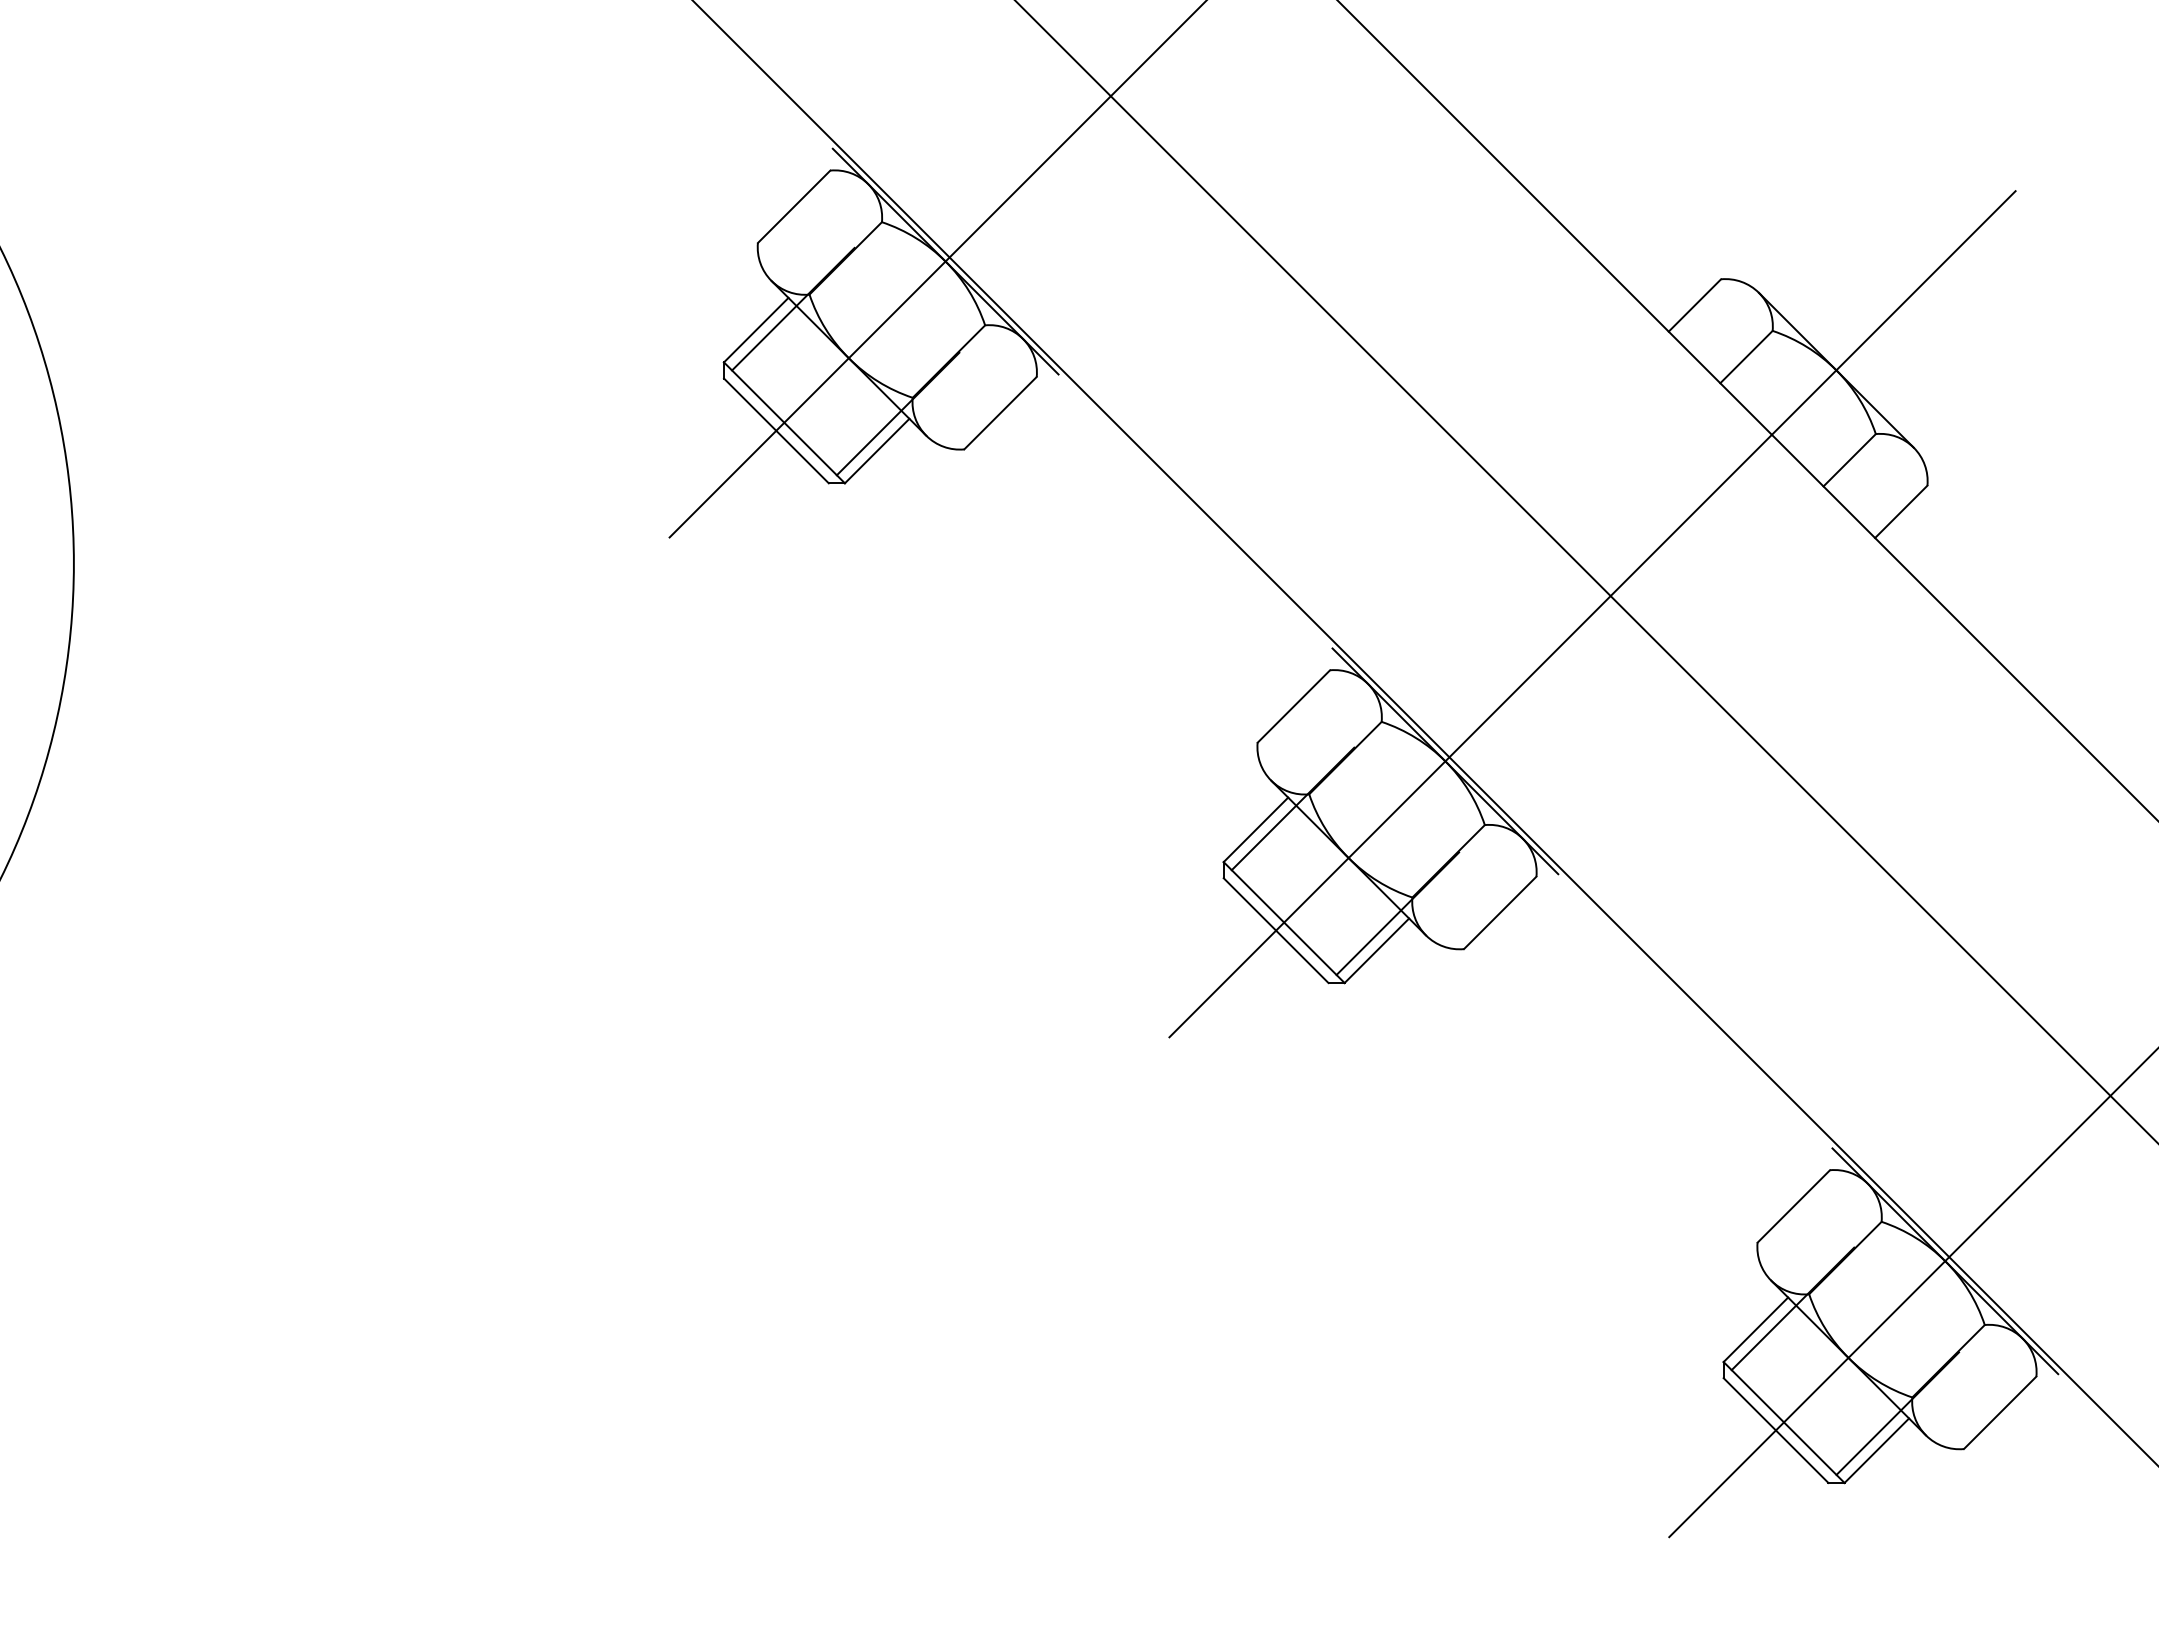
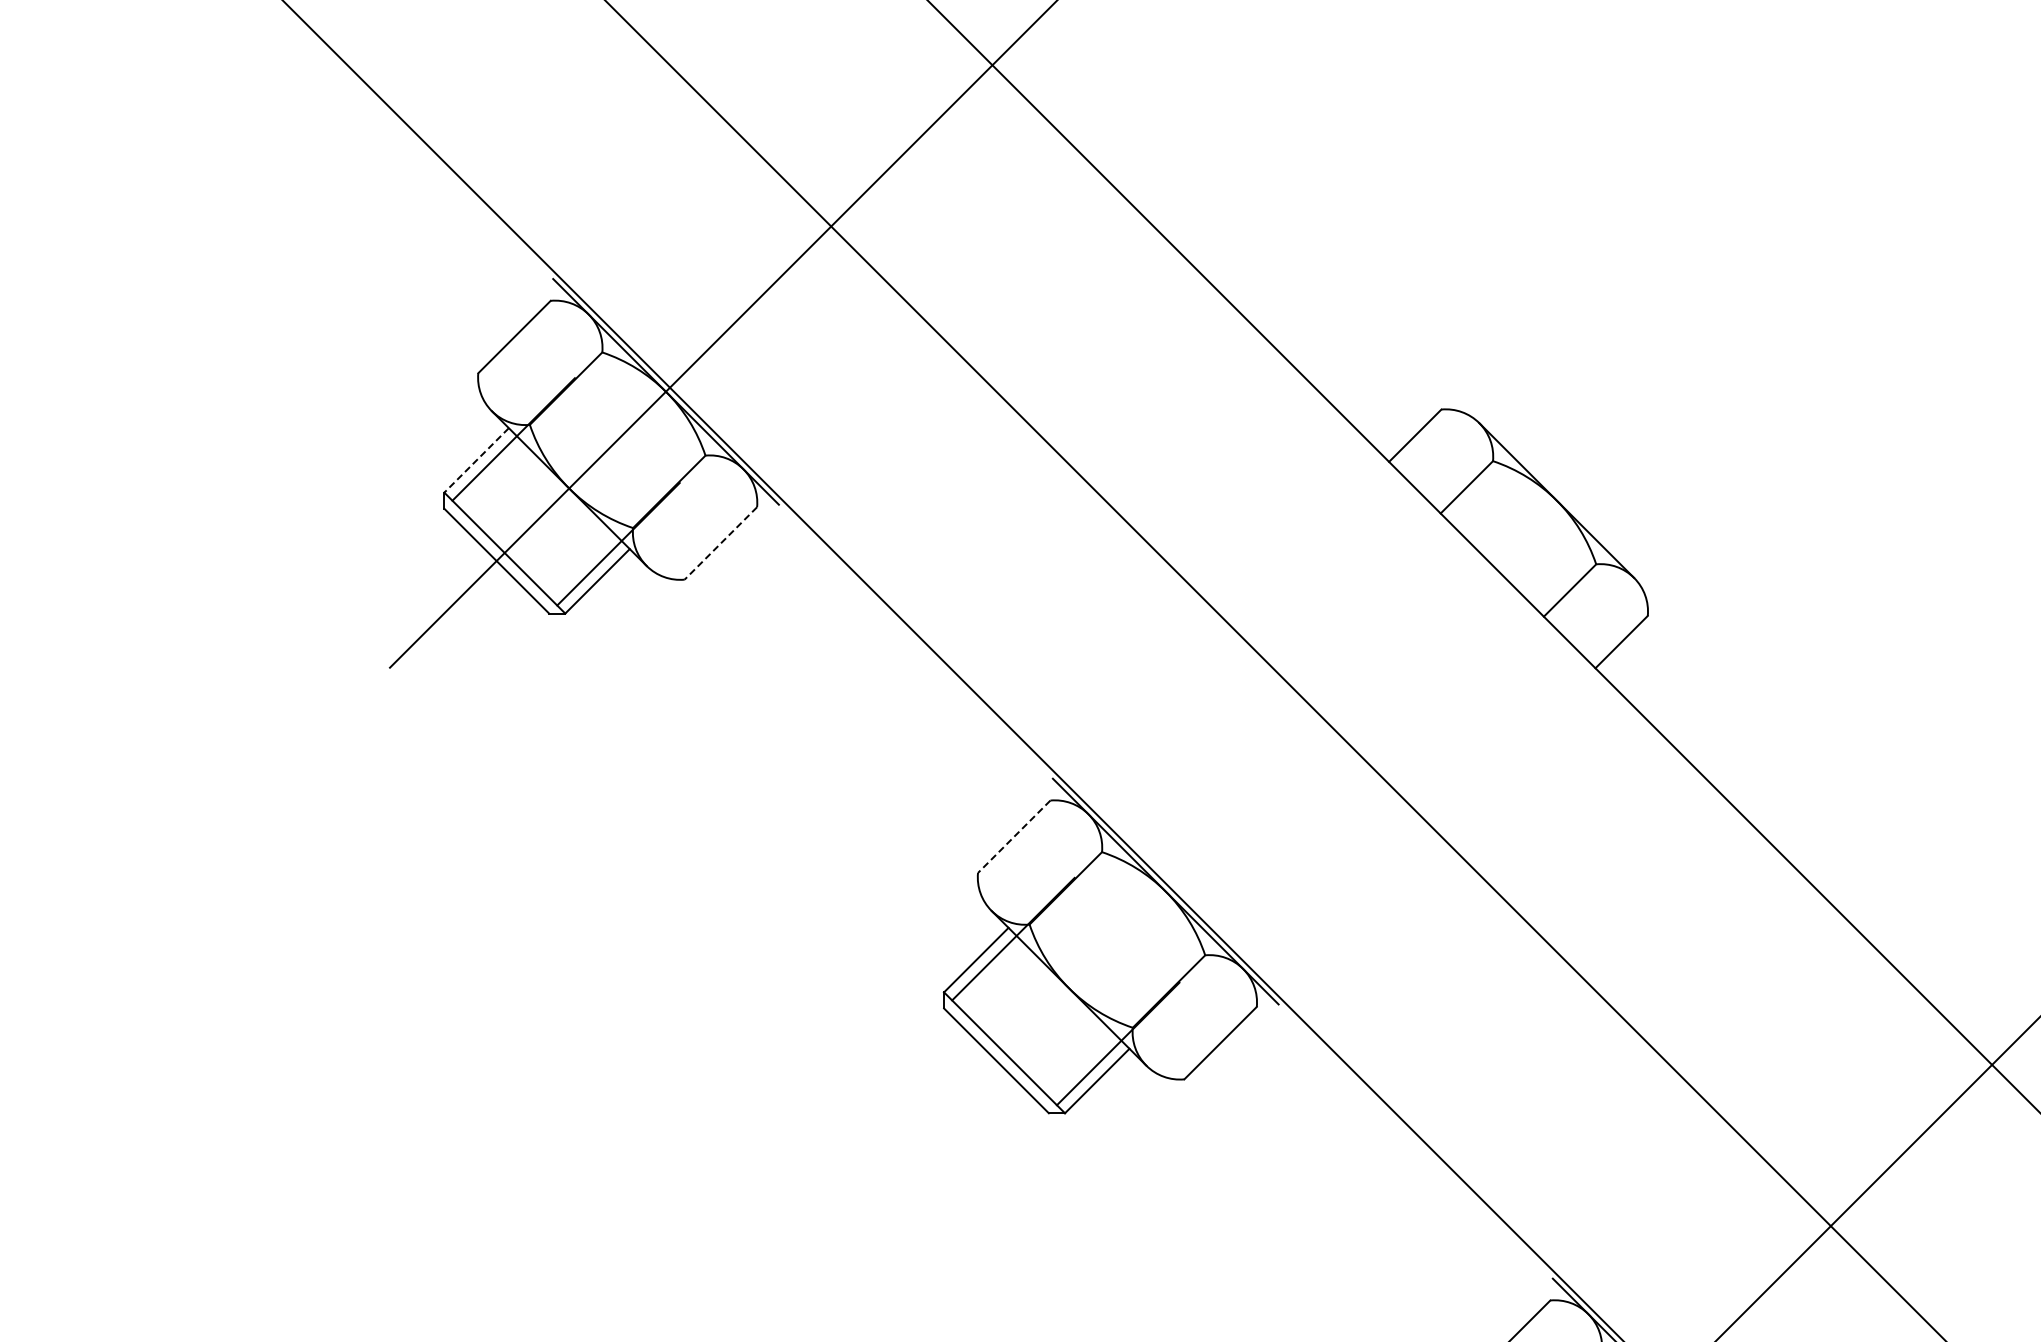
line: (756, 330) -> (476, 460), solid -> dashed
line: (1000, 413) -> (720, 543), solid -> dashed
line: (1592, 614) -> (1312, 744), removed
line: (1293, 706) -> (1013, 836), solid -> dashed

